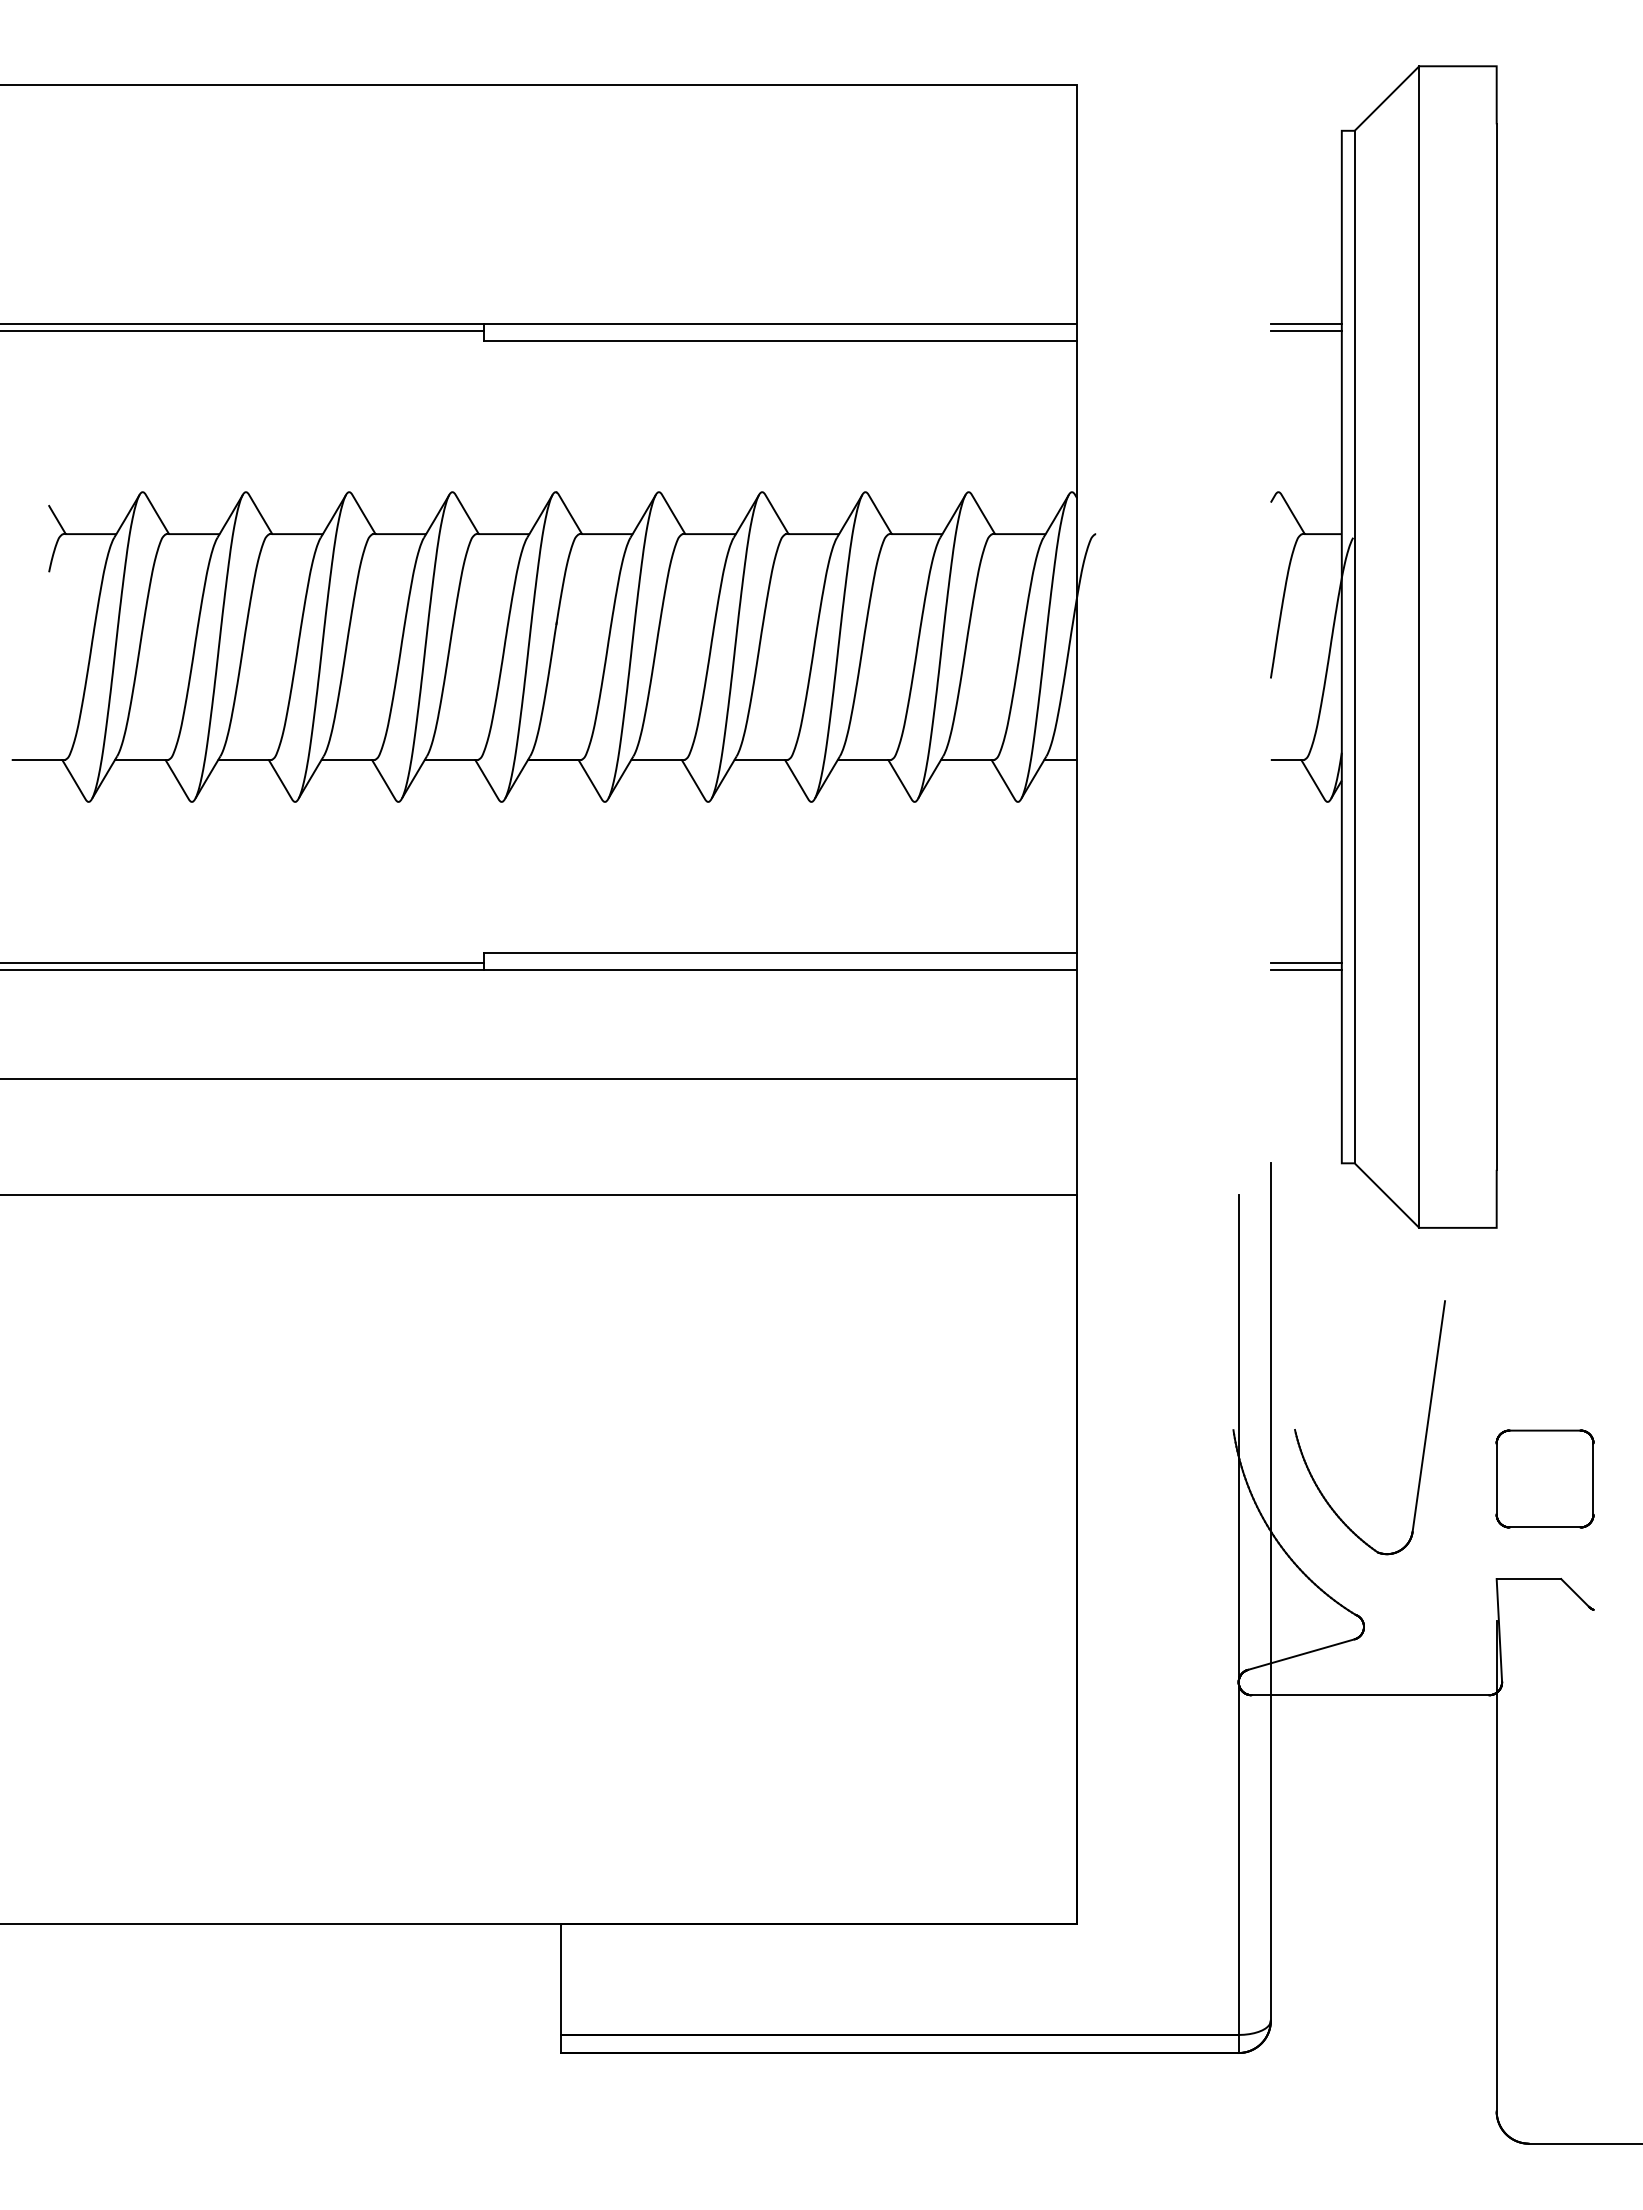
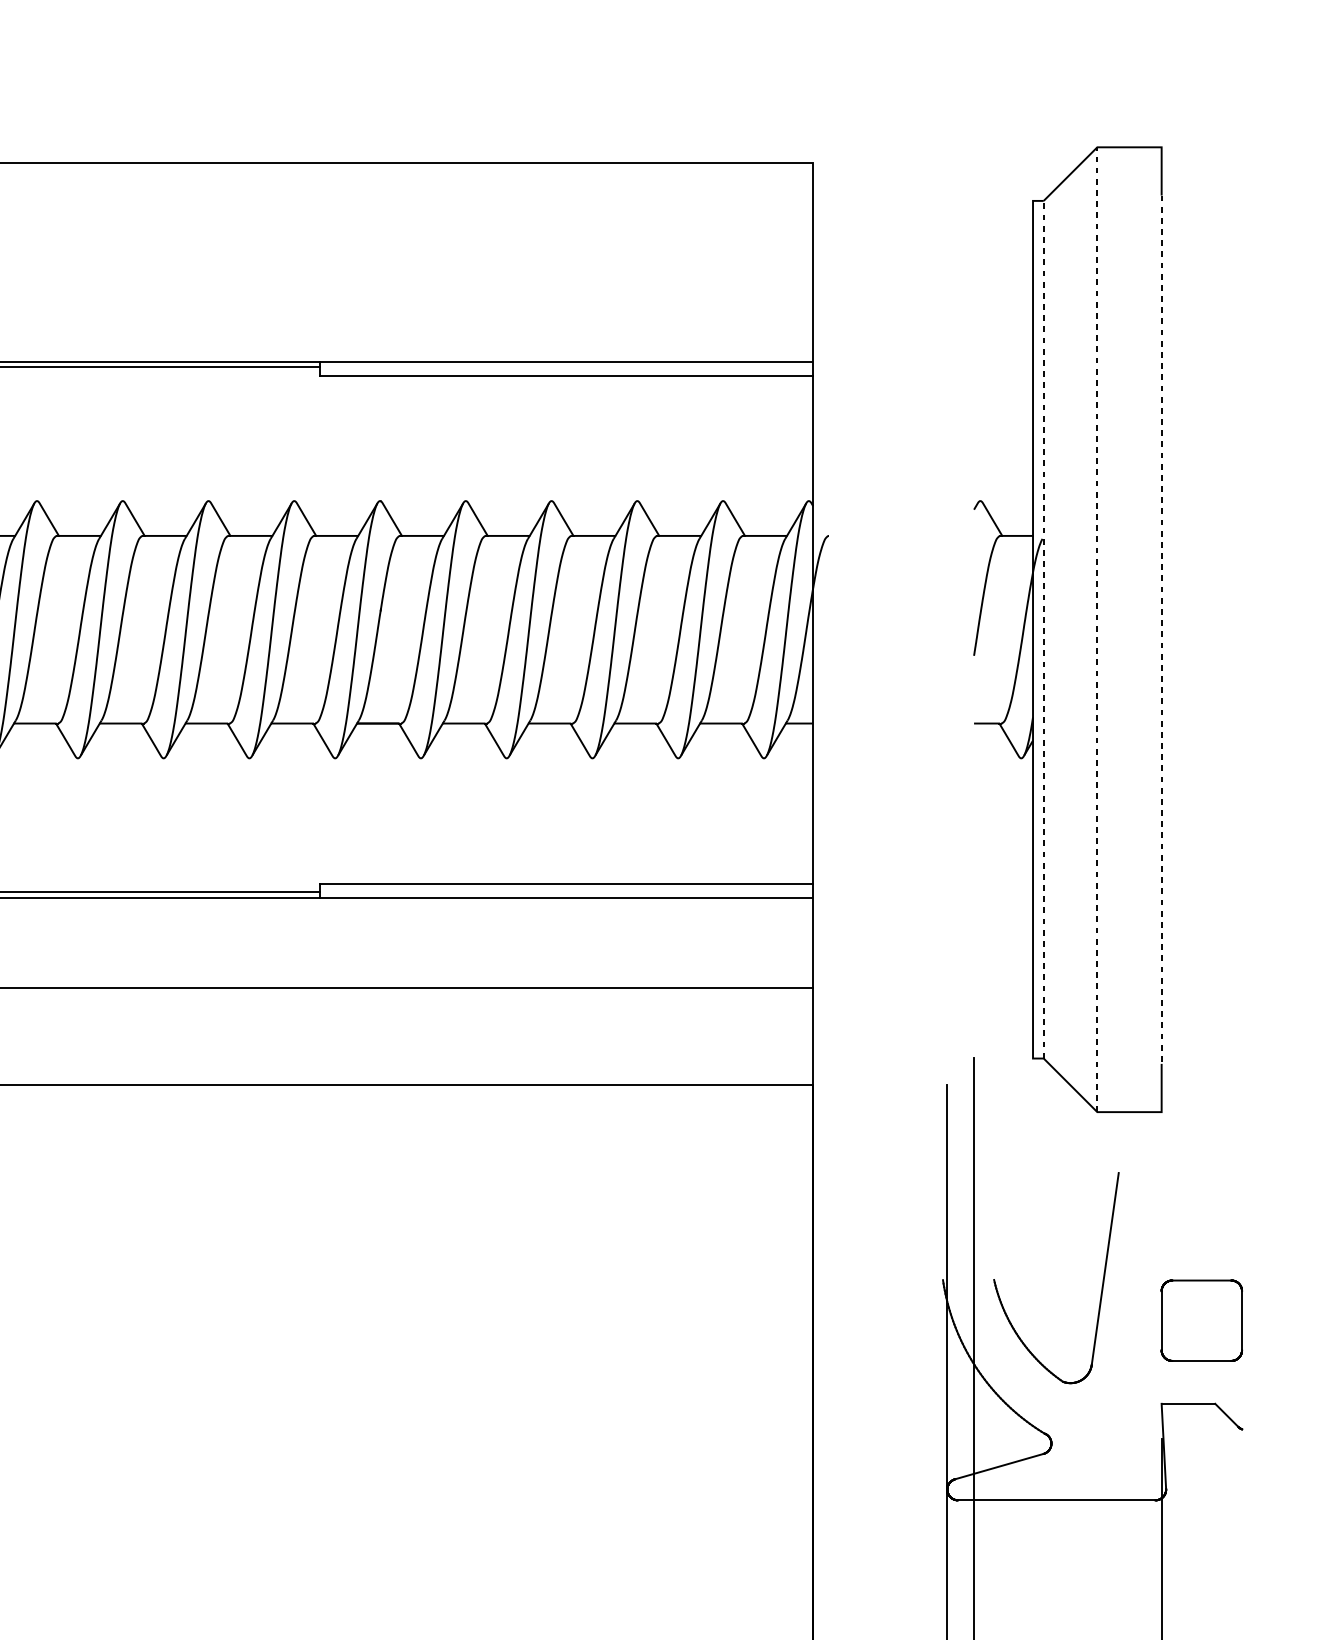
line: (1305, 324) -> (1002, 361), removed
line: (1305, 330) -> (1002, 366), removed
line: (1354, 646) -> (1043, 629), solid -> dashed
line: (1419, 647) -> (1097, 630), solid -> dashed
line: (1496, 647) -> (1161, 630), solid -> dashed
line: (1305, 963) -> (1002, 892), removed
line: (1305, 969) -> (1002, 897), removed

